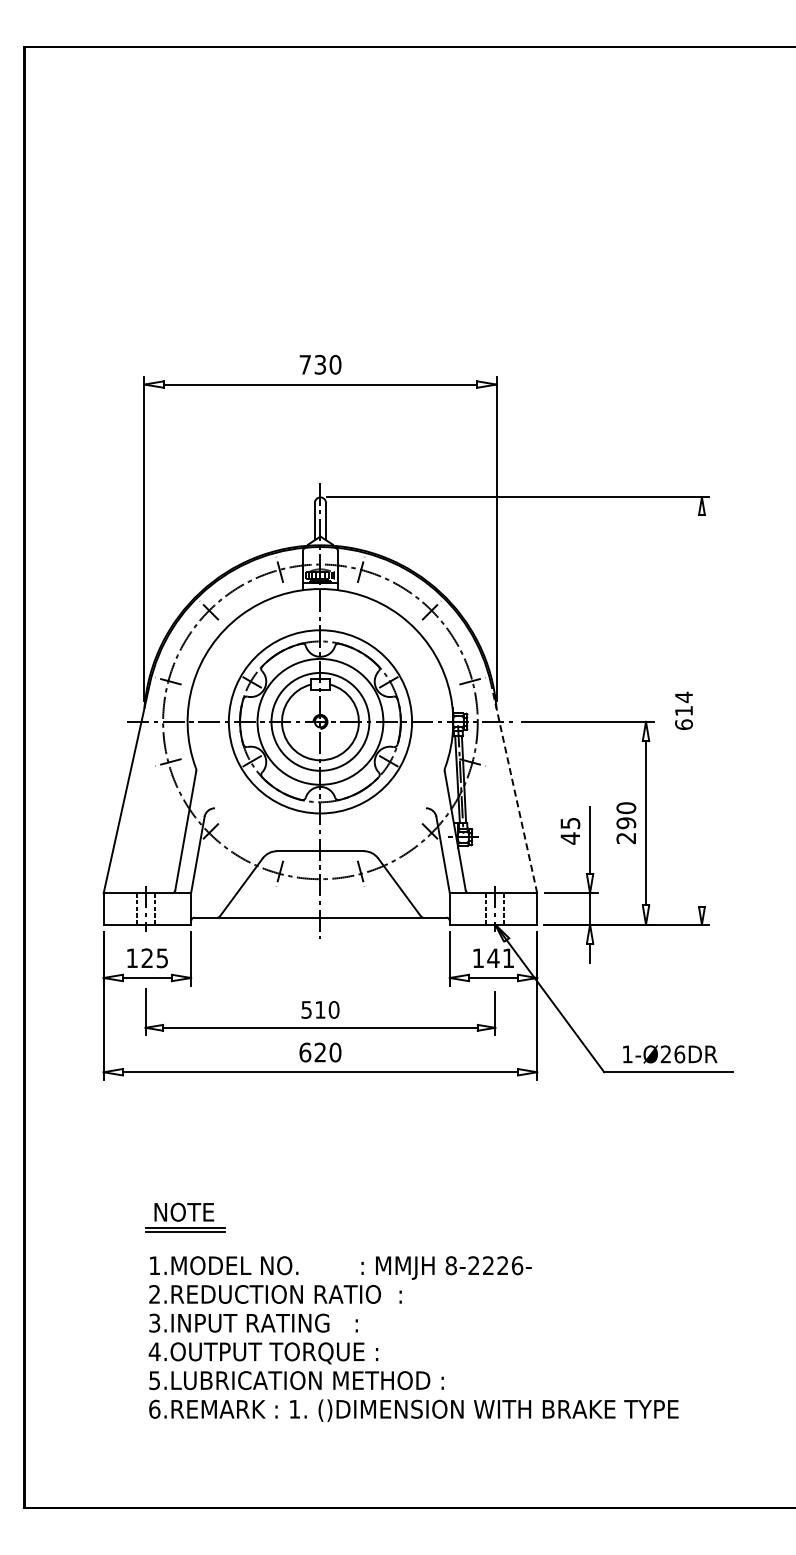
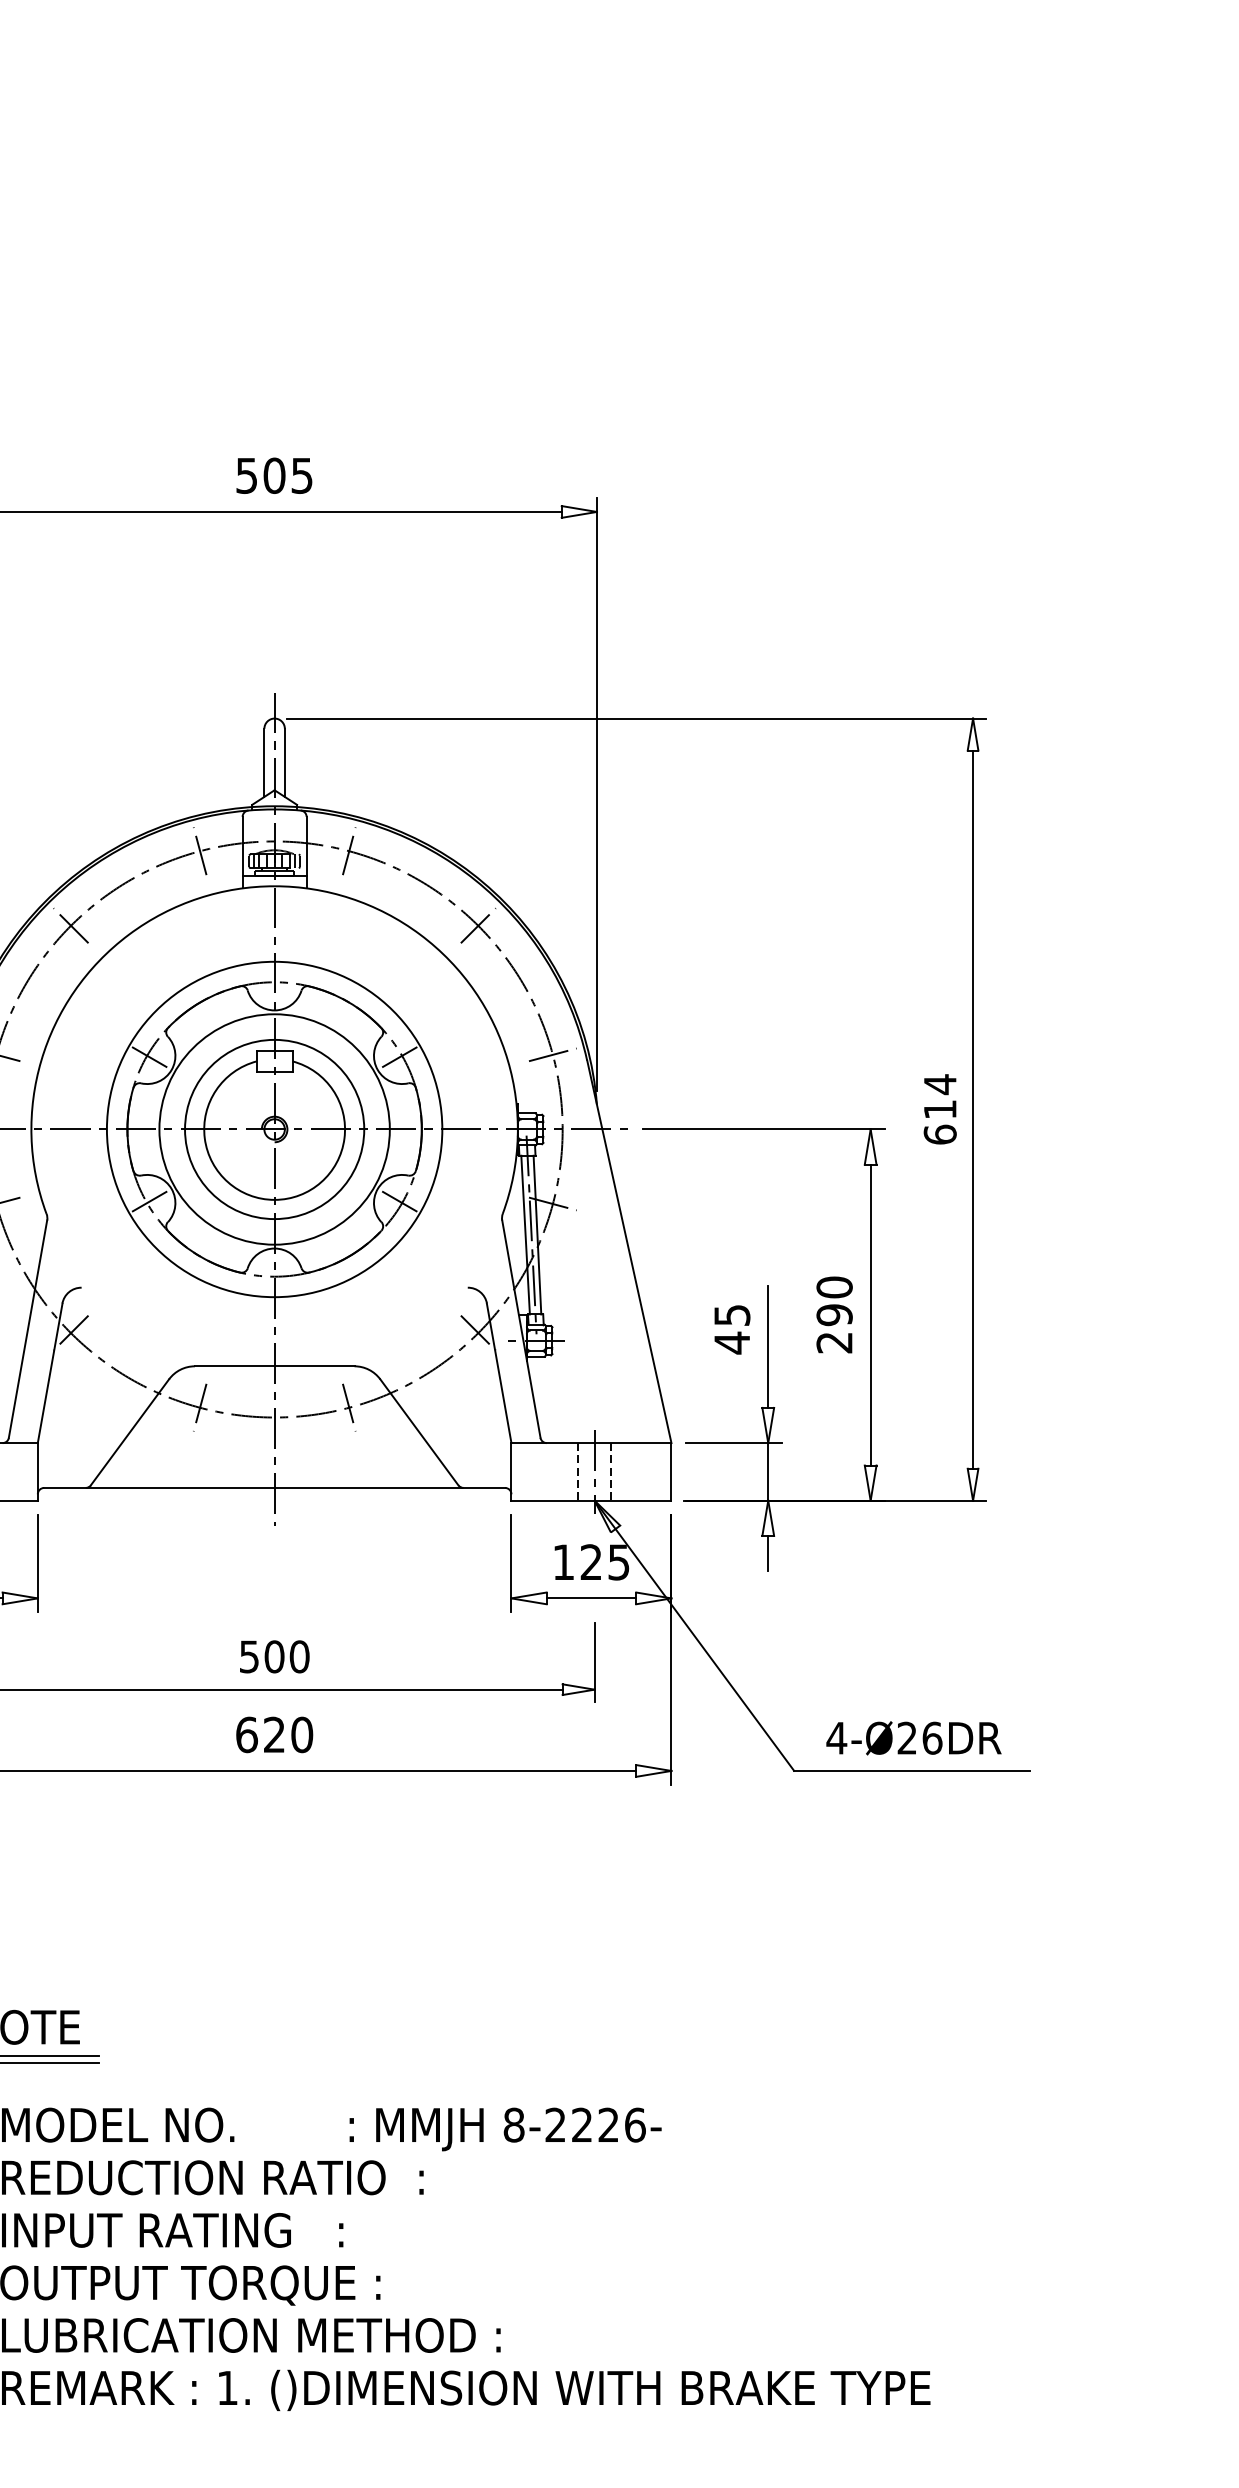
text: (320, 364) -> (274, 475), 730 -> 505
line: (701, 710) -> (972, 1108), added
line: (514, 788) -> (629, 1251), dashed -> solid
text: (500, 958) -> (604, 1562), 141 -> 125
text: (320, 1009) -> (274, 1656), 510 -> 500
text: (627, 1054) -> (836, 1738), 1-Ø26DR -> 4-Ø26DR

